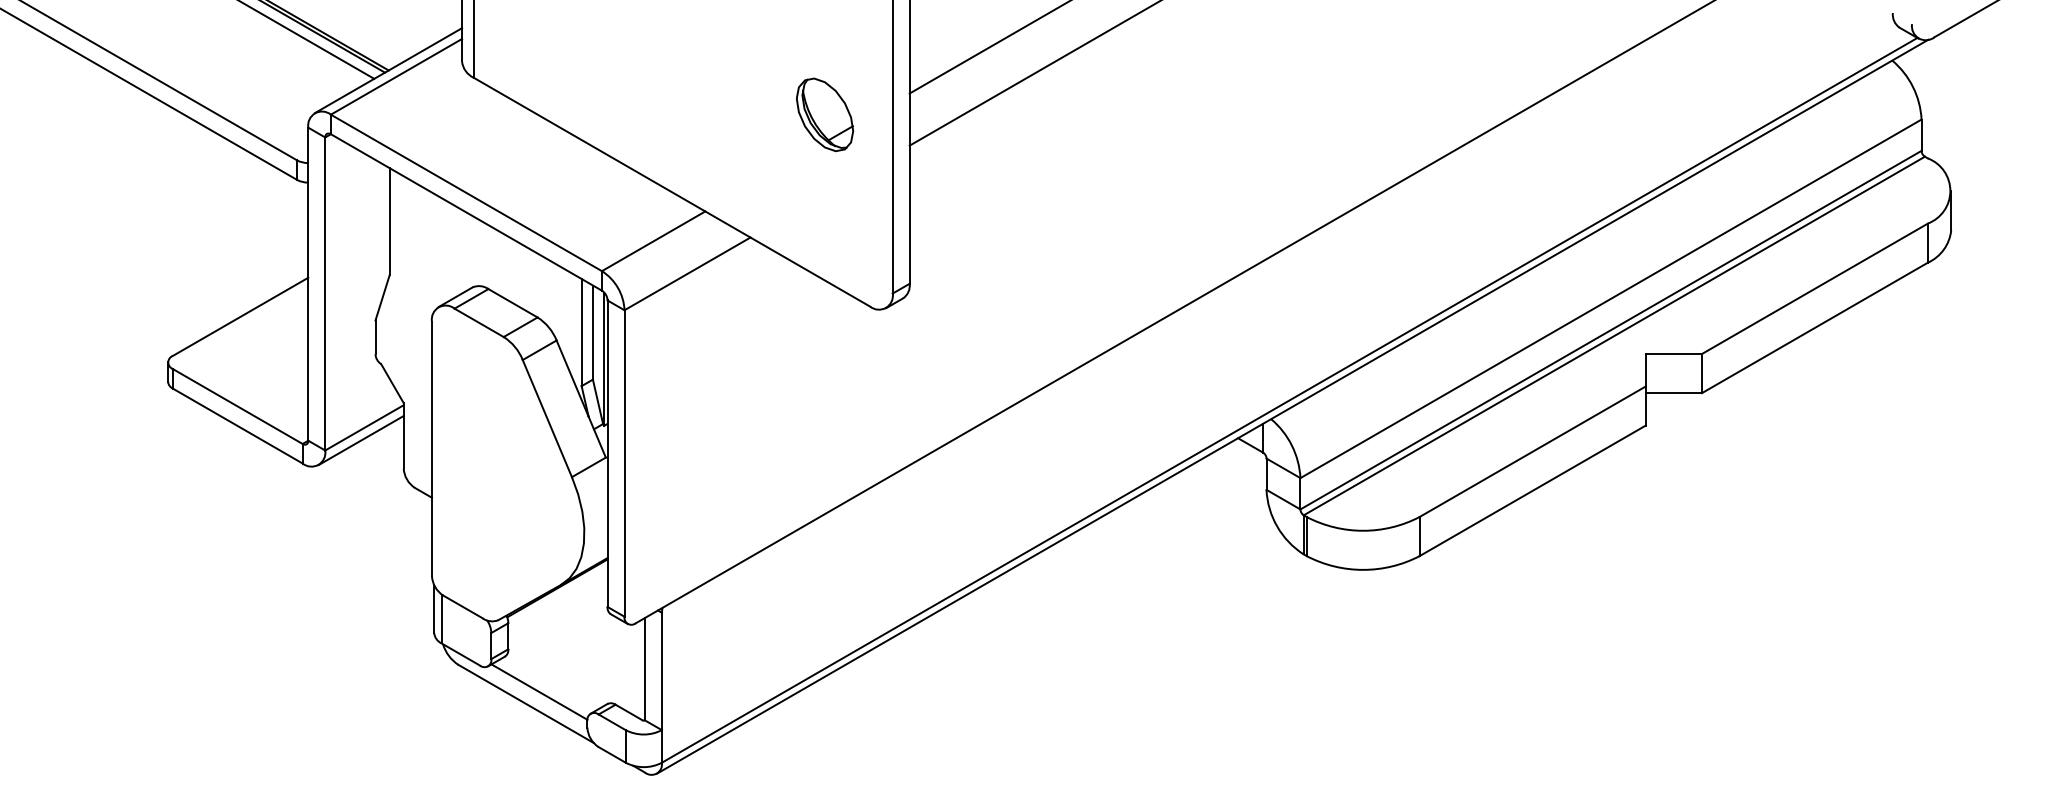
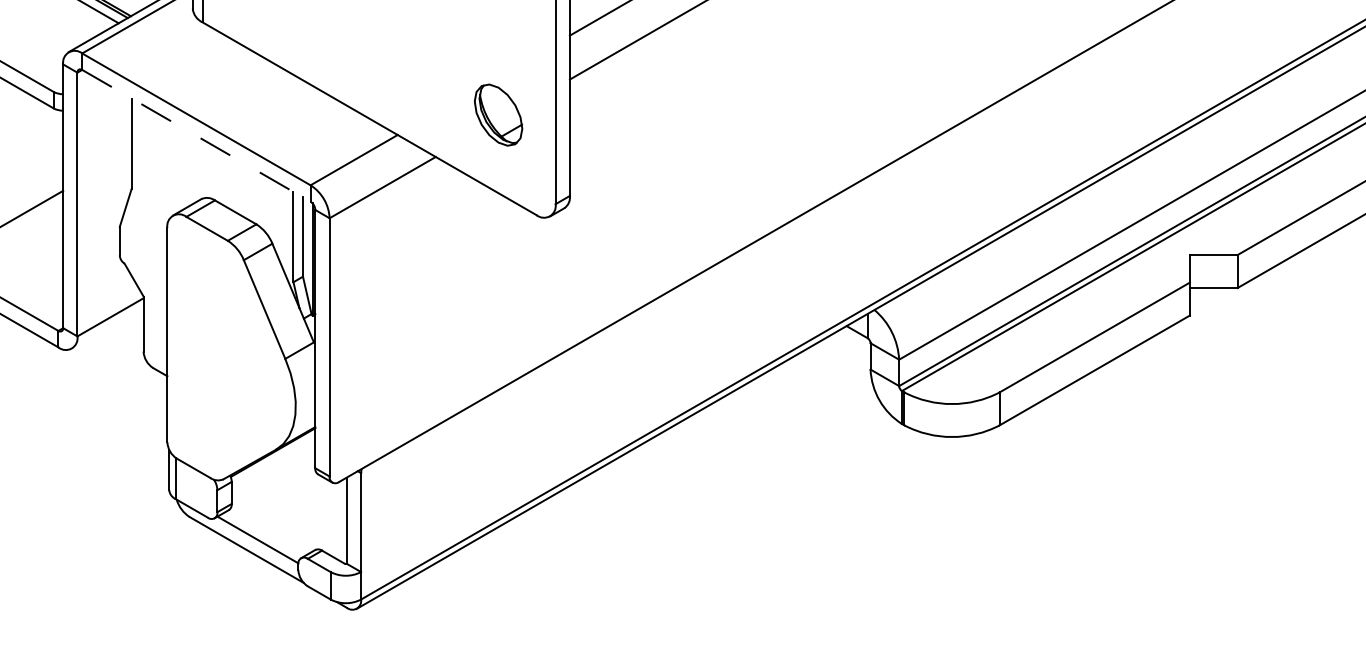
part: (825, 114) -> (498, 114), moved
line: (466, 212) -> (196, 135), solid -> dashed
line: (360, 440) -> (107, 328), removed

